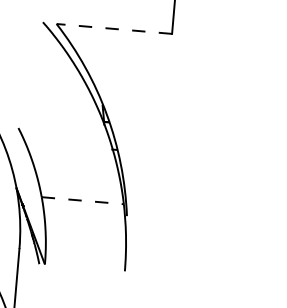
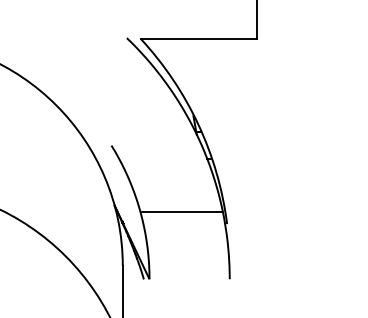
line: (114, 28) -> (198, 38), dashed -> solid
line: (83, 200) -> (182, 212), dashed -> solid

